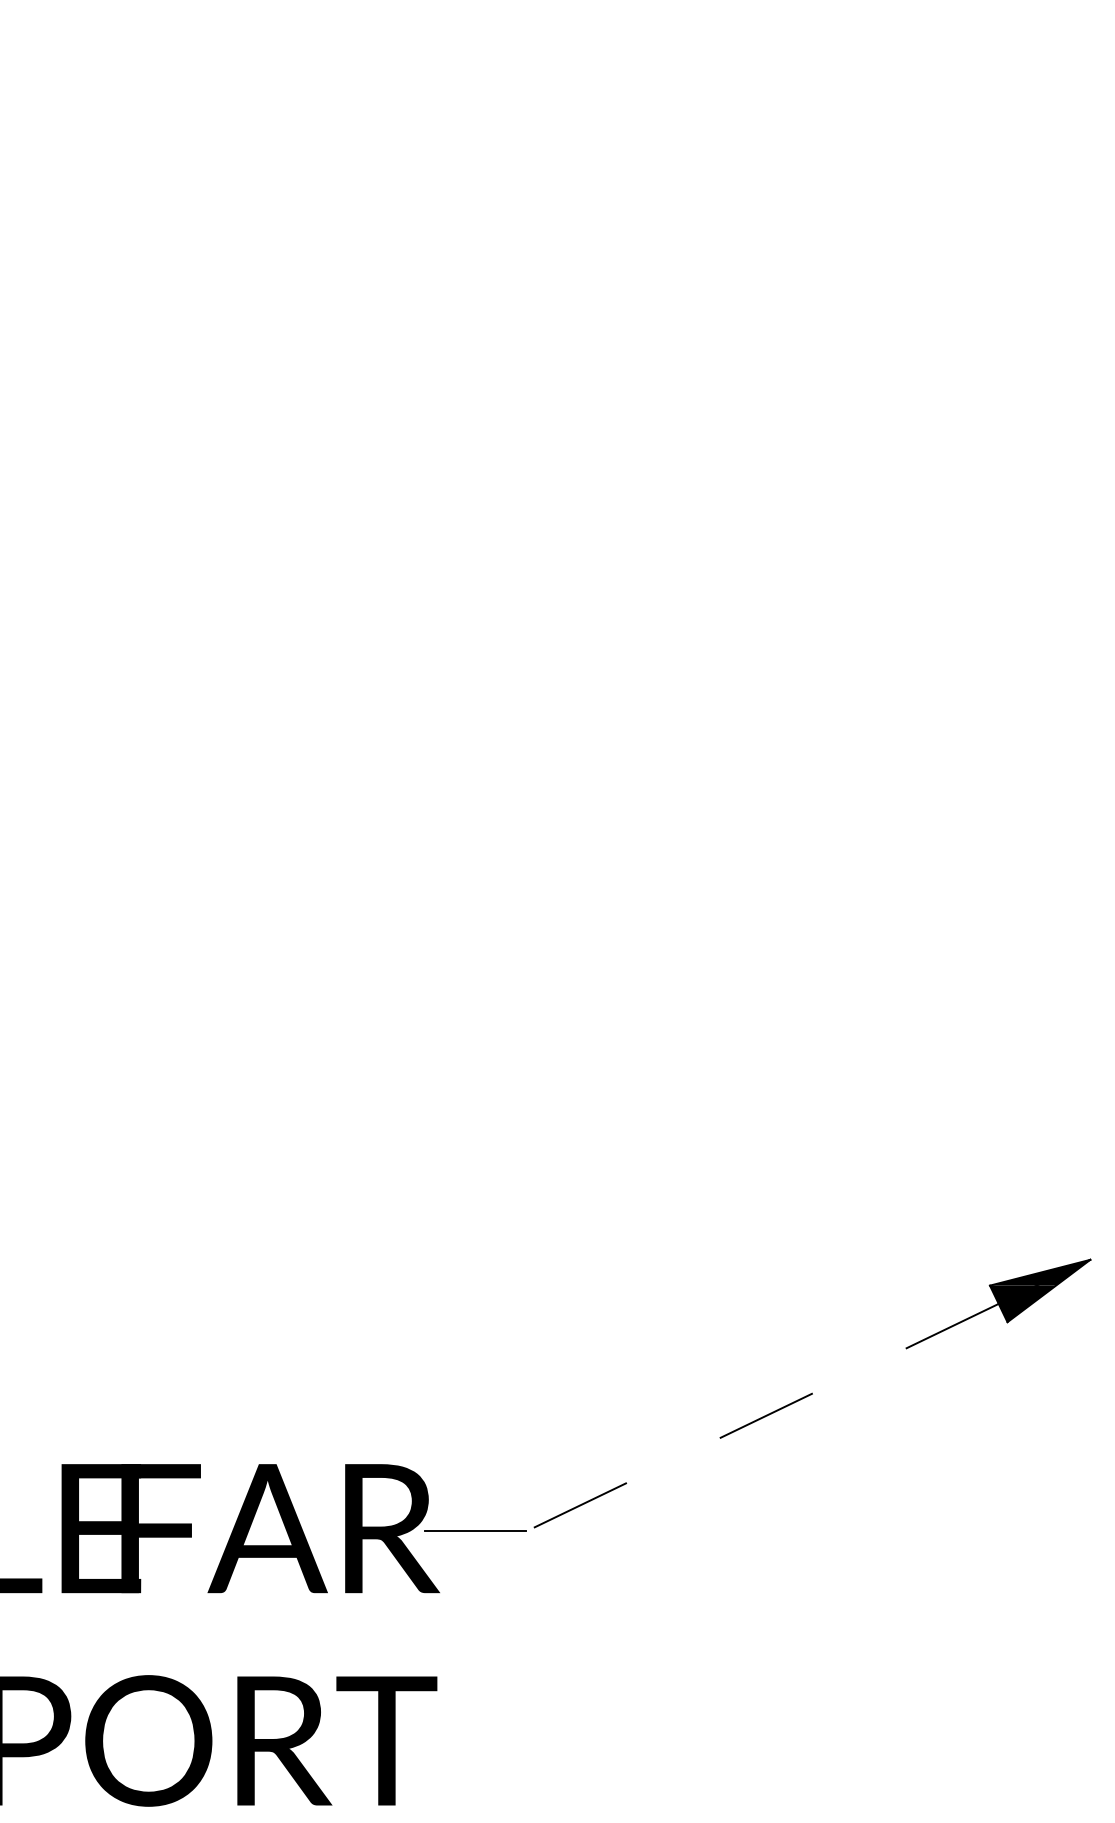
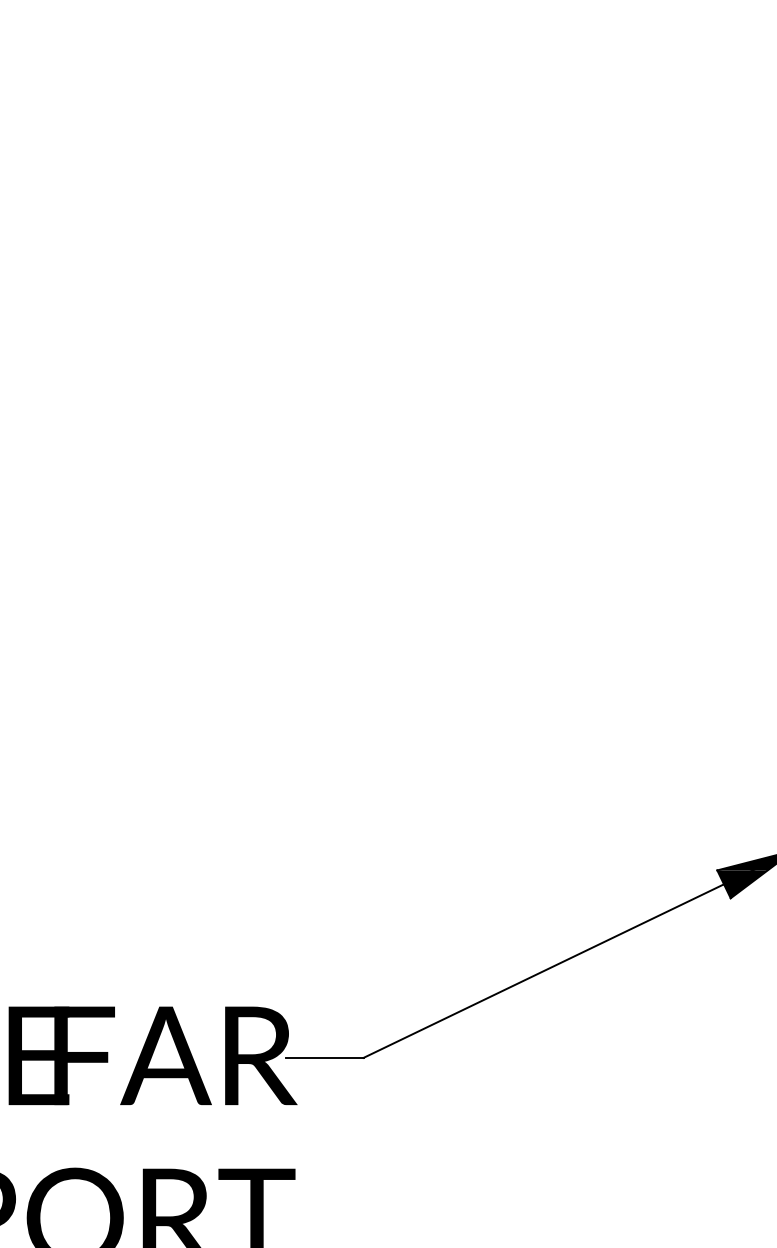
line: (762, 1417) -> (543, 971), dashed -> solid

